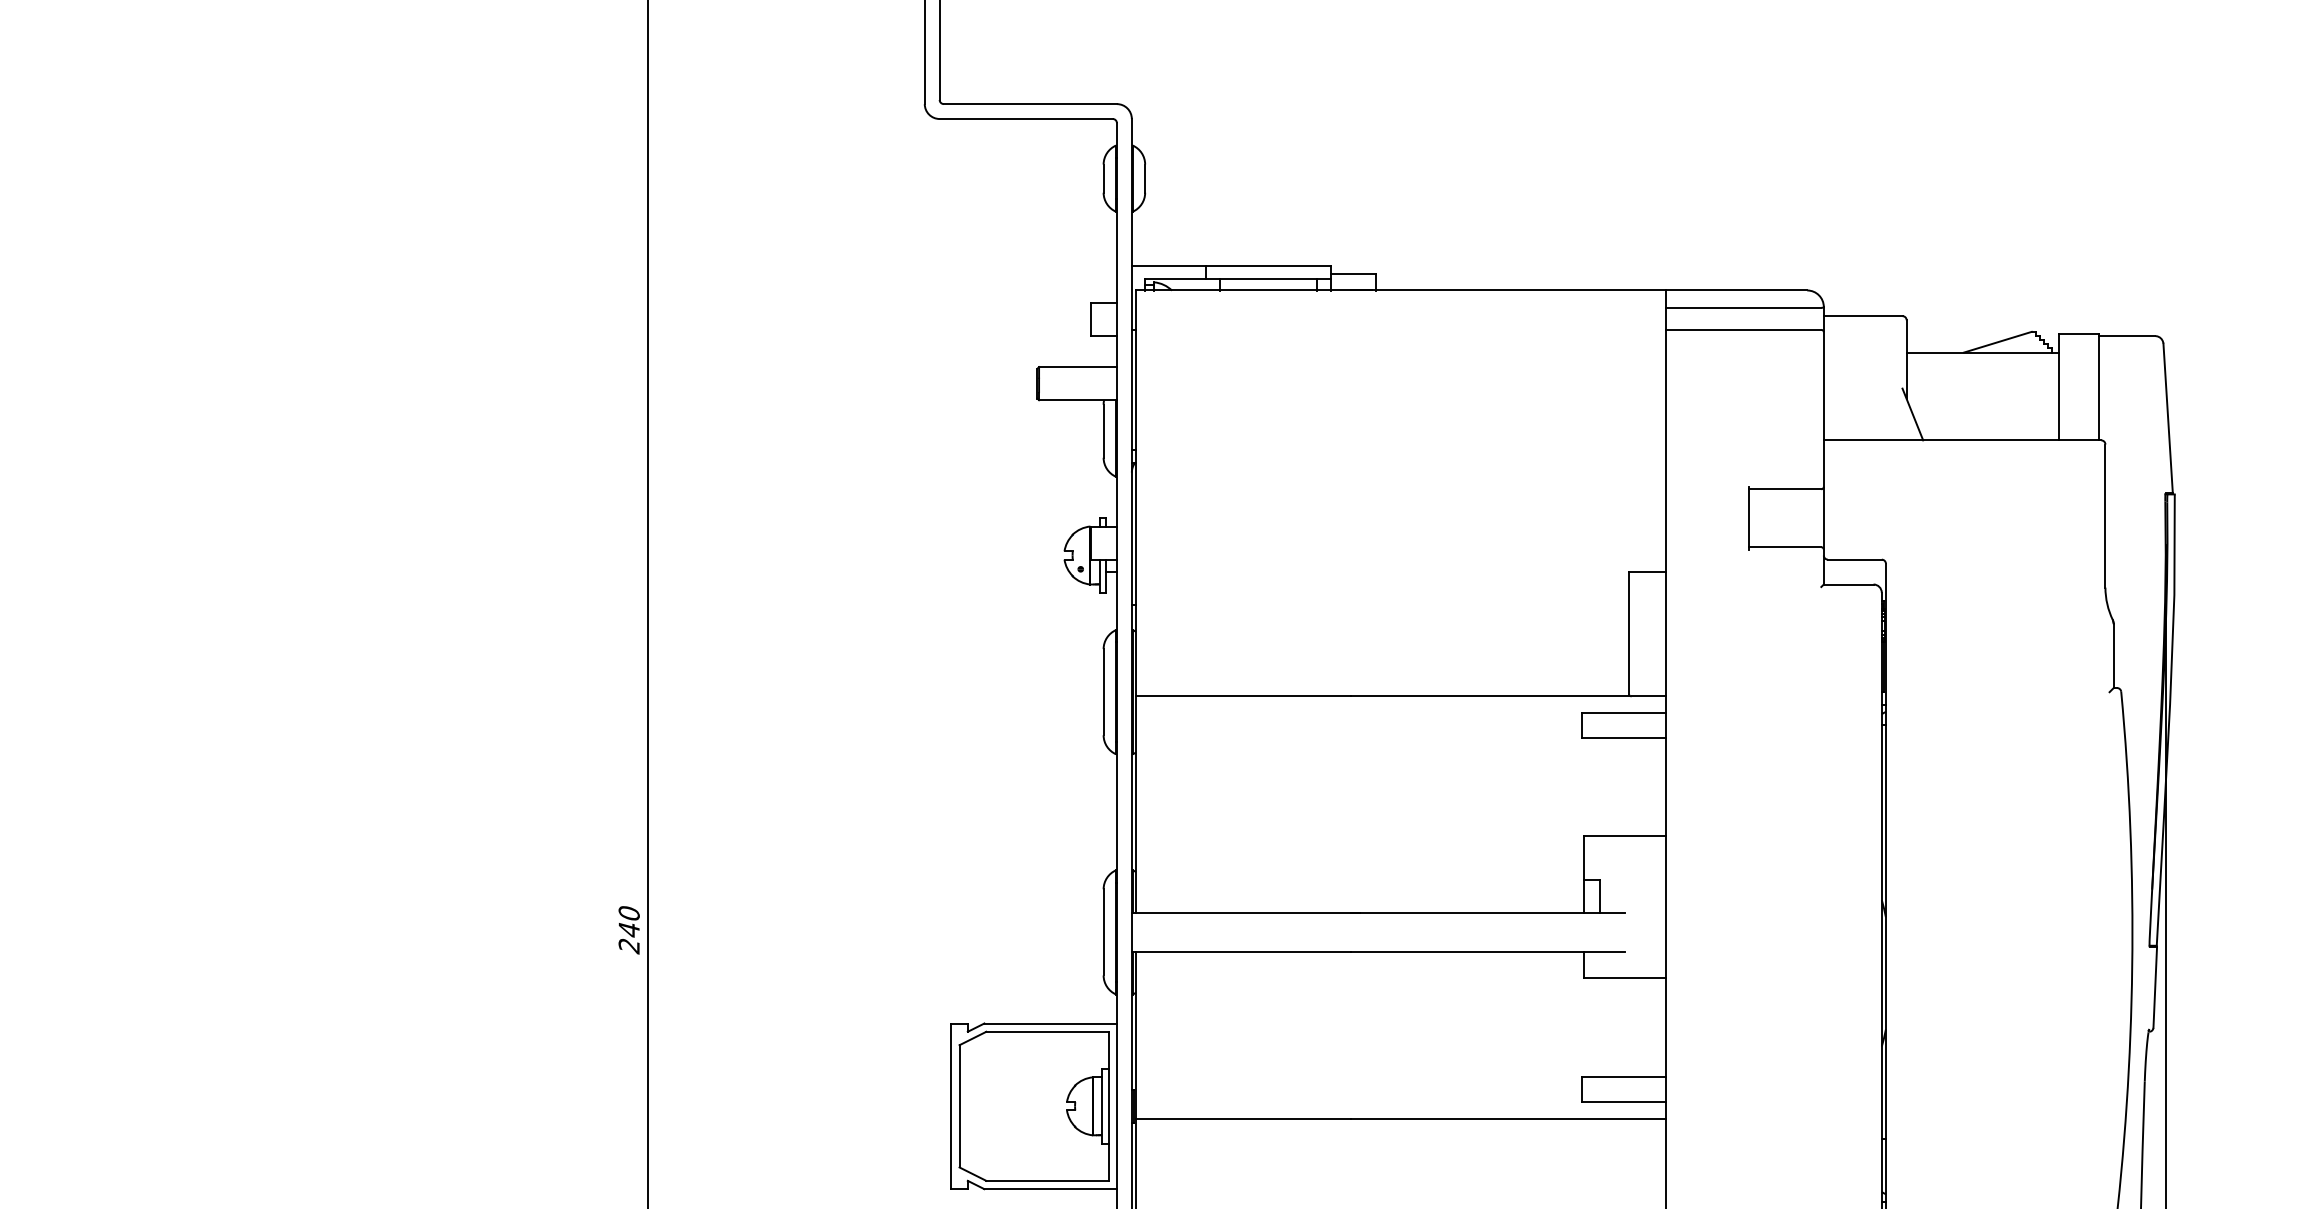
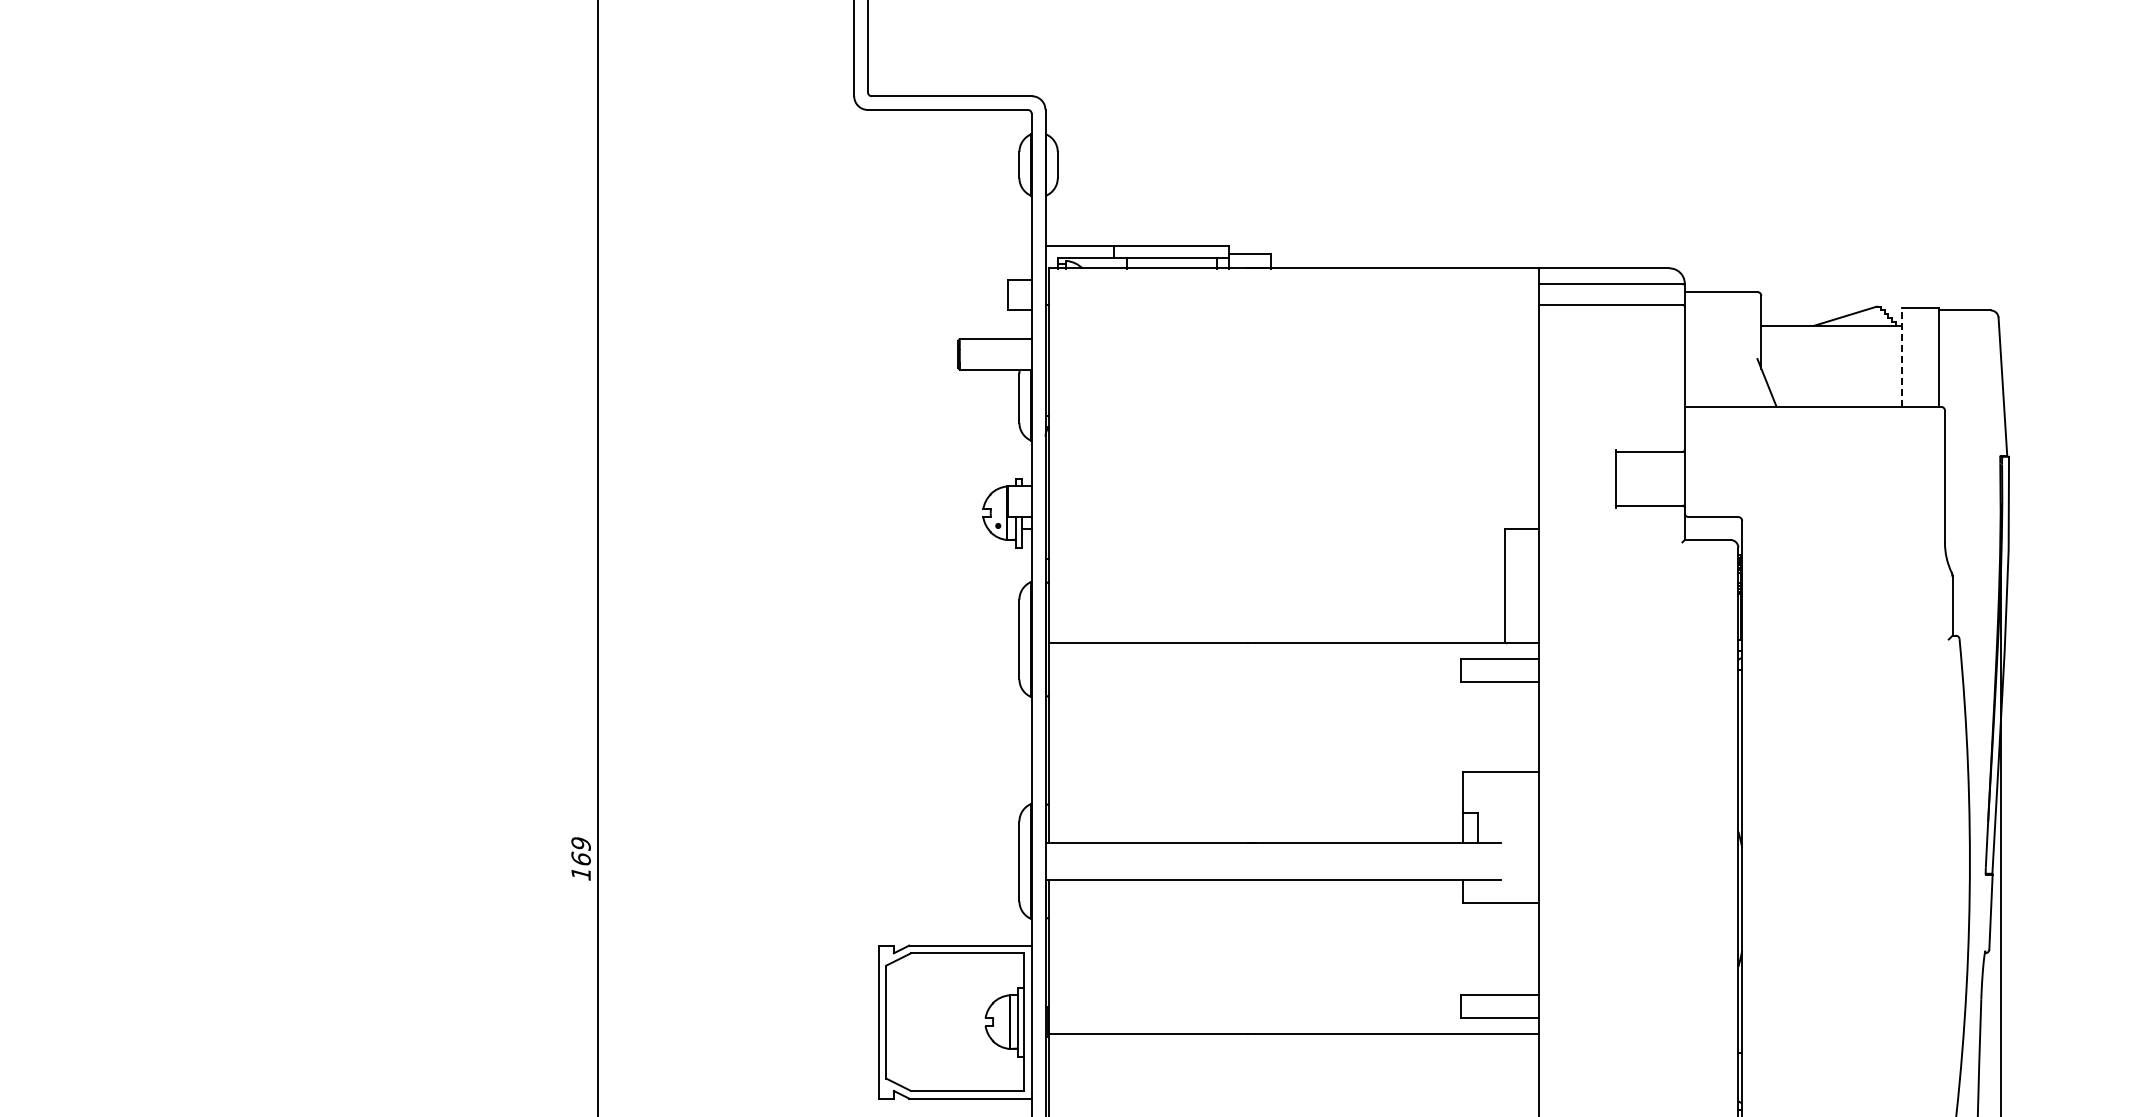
line: (2059, 386) -> (1902, 357), solid -> dashed
text: (628, 930) -> (580, 859), 240 -> 169

